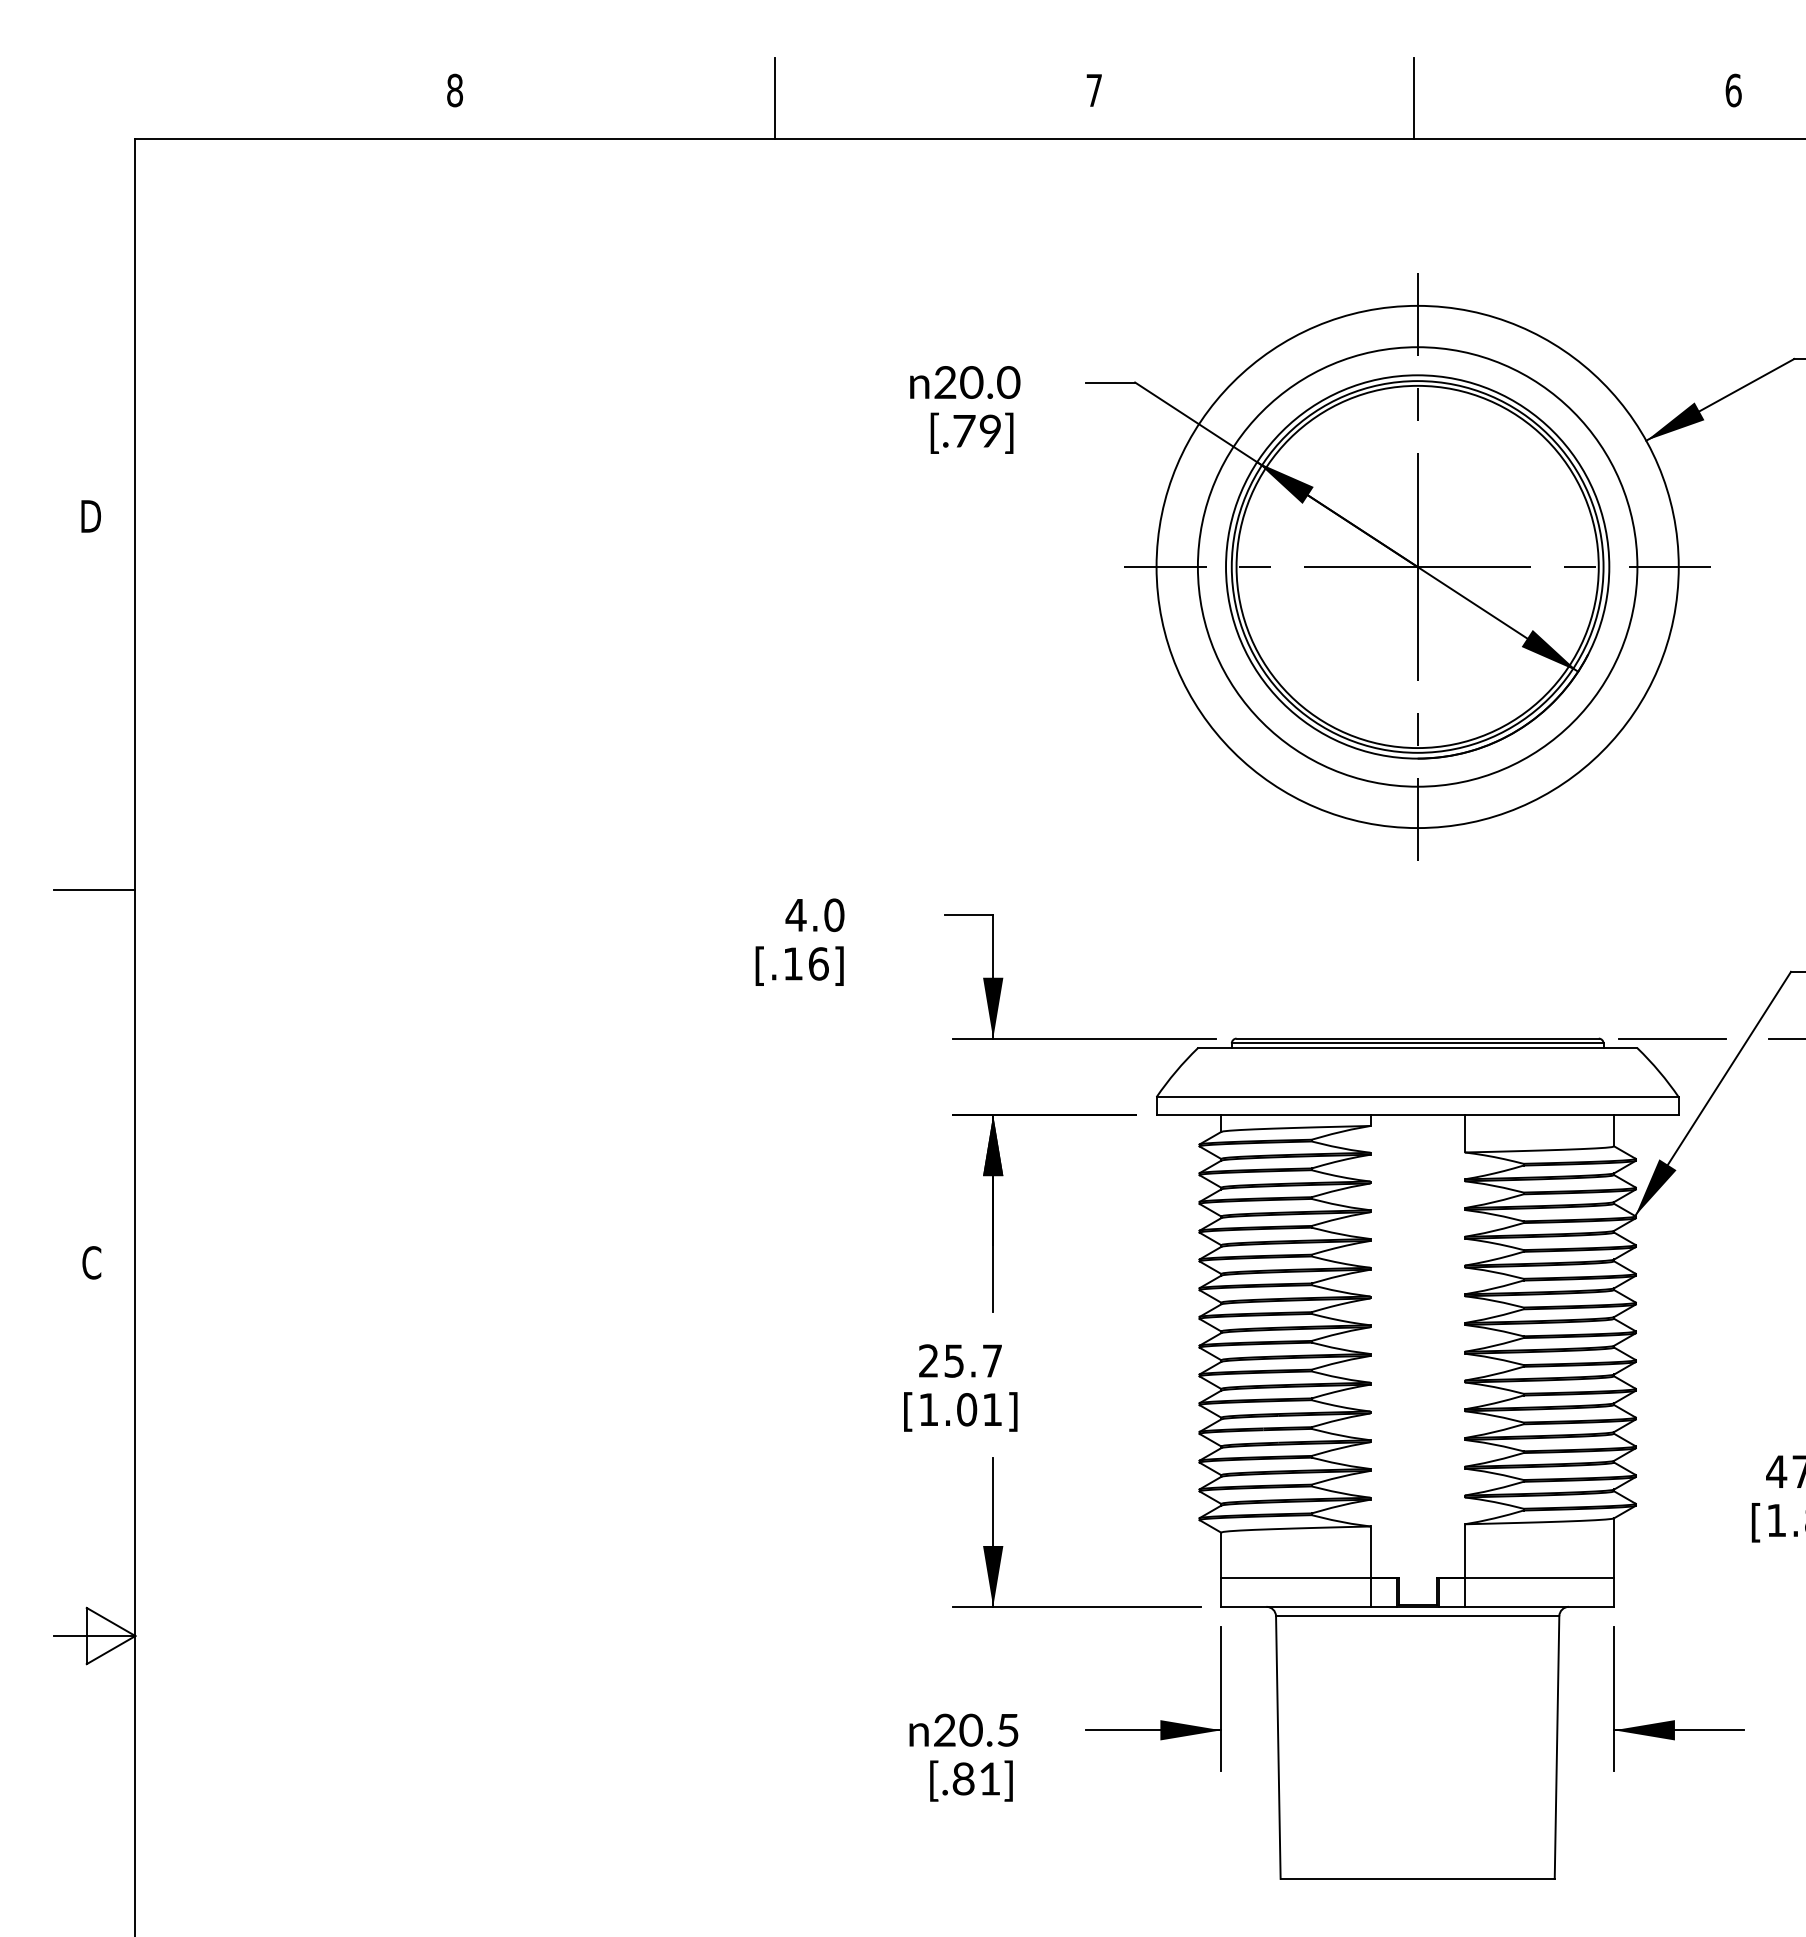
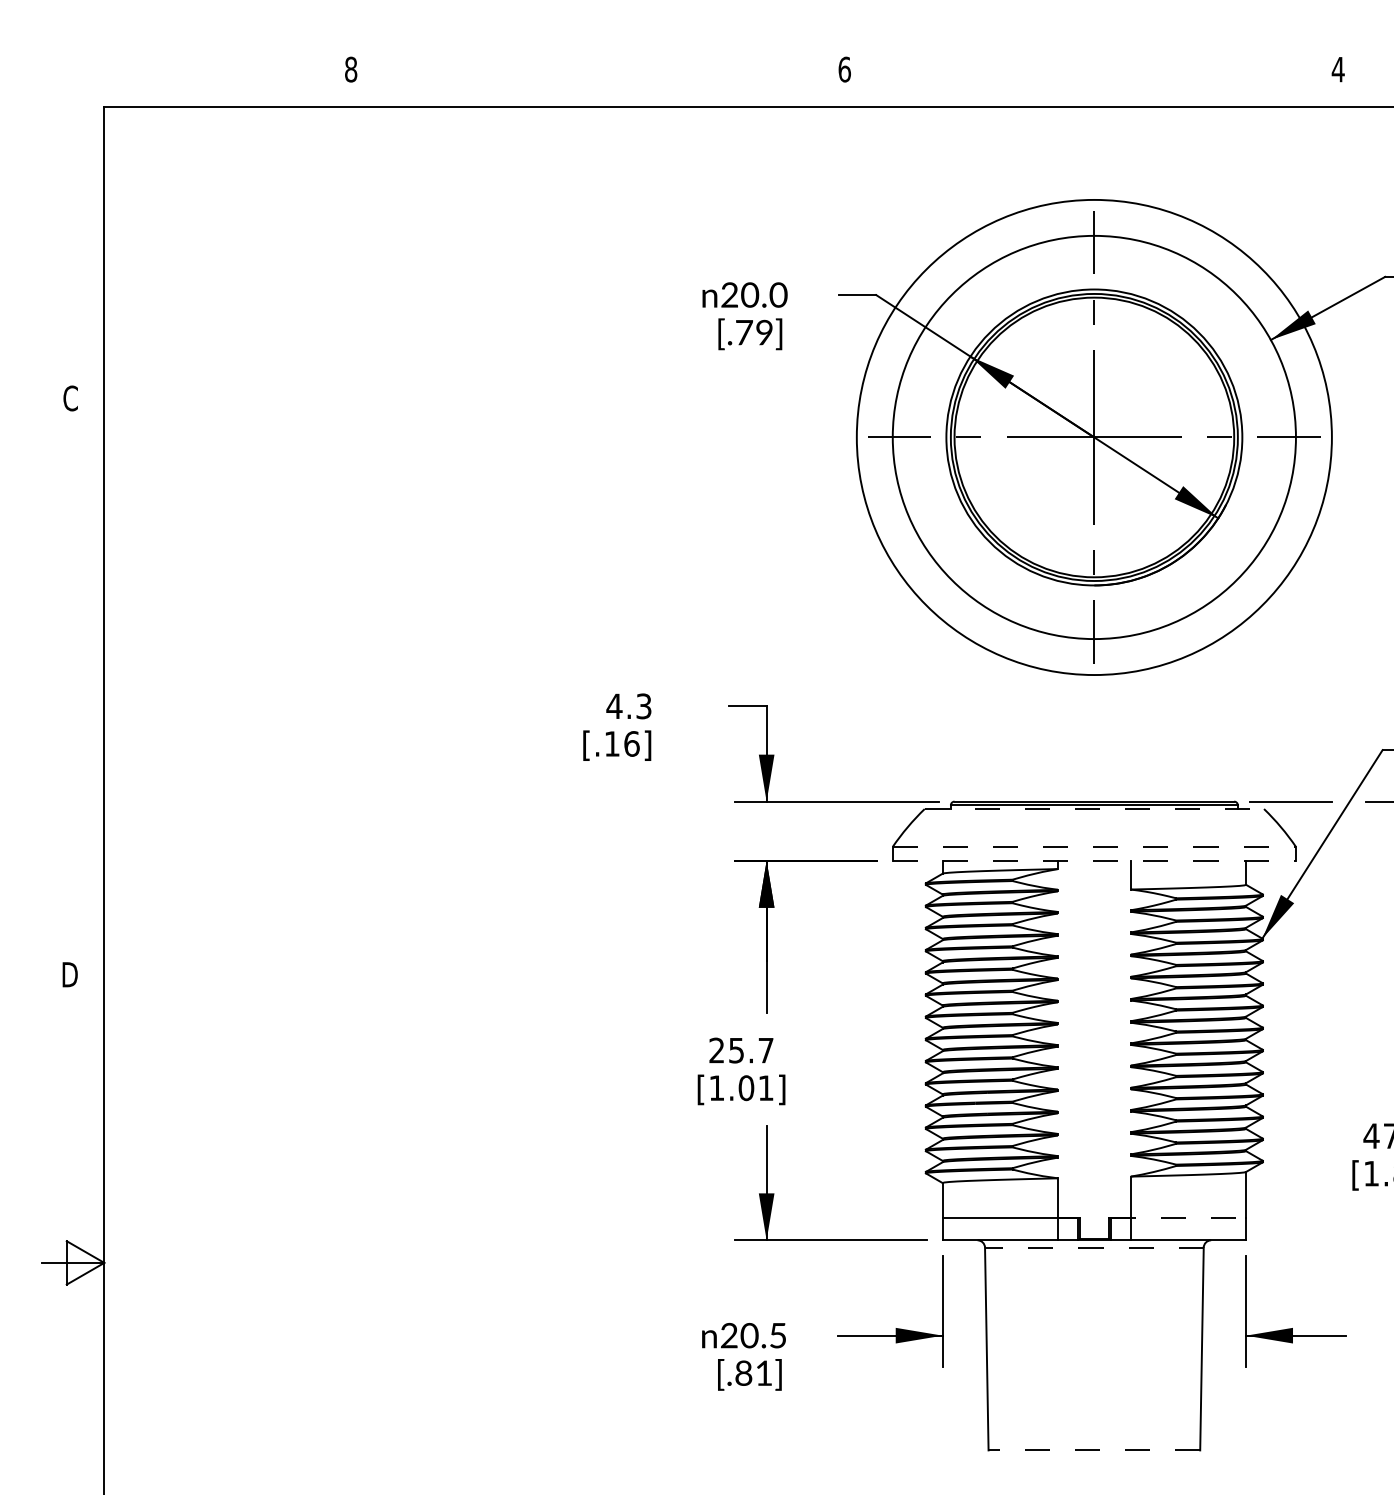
text: (1094, 90) -> (844, 69), 7 -> 6
text: (1733, 90) -> (1338, 69), 6 -> 4
line: (774, 98) -> (597, 75), removed
line: (1414, 98) -> (1091, 75), removed
text: (91, 516) -> (70, 398), D -> C
circle: (1417, 566) -> (1094, 437), size x1.4
line: (94, 889) -> (72, 686), removed
text: (834, 915) -> (644, 706), 4.0 -> 4.3
line: (1417, 1048) -> (1094, 809), solid -> dashed
line: (1418, 1097) -> (1095, 847), solid -> dashed
line: (1418, 1115) -> (1095, 860), solid -> dashed
text: (91, 1262) -> (70, 974), C -> D
line: (1526, 1578) -> (1178, 1218), solid -> dashed
line: (1417, 1616) -> (1094, 1247), solid -> dashed
line: (1417, 1878) -> (1094, 1450), solid -> dashed

